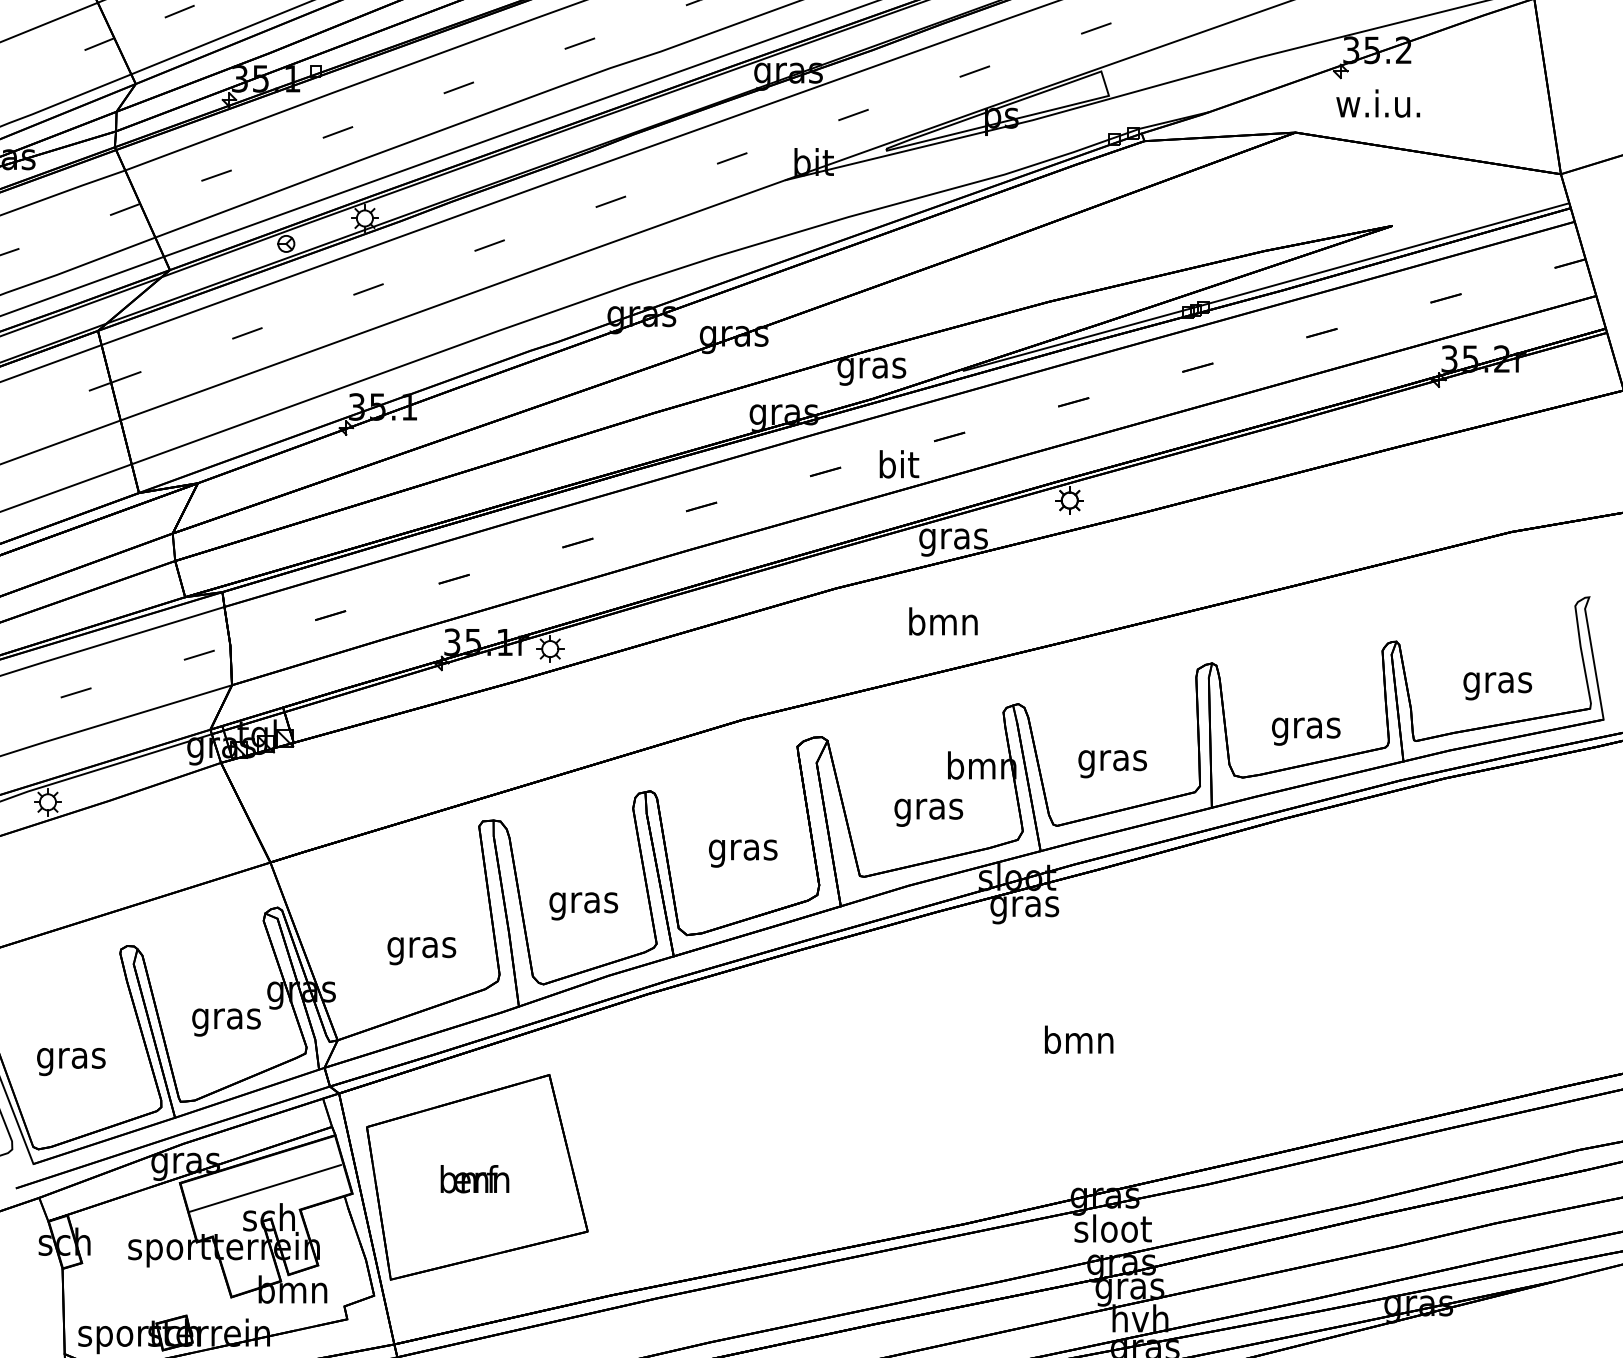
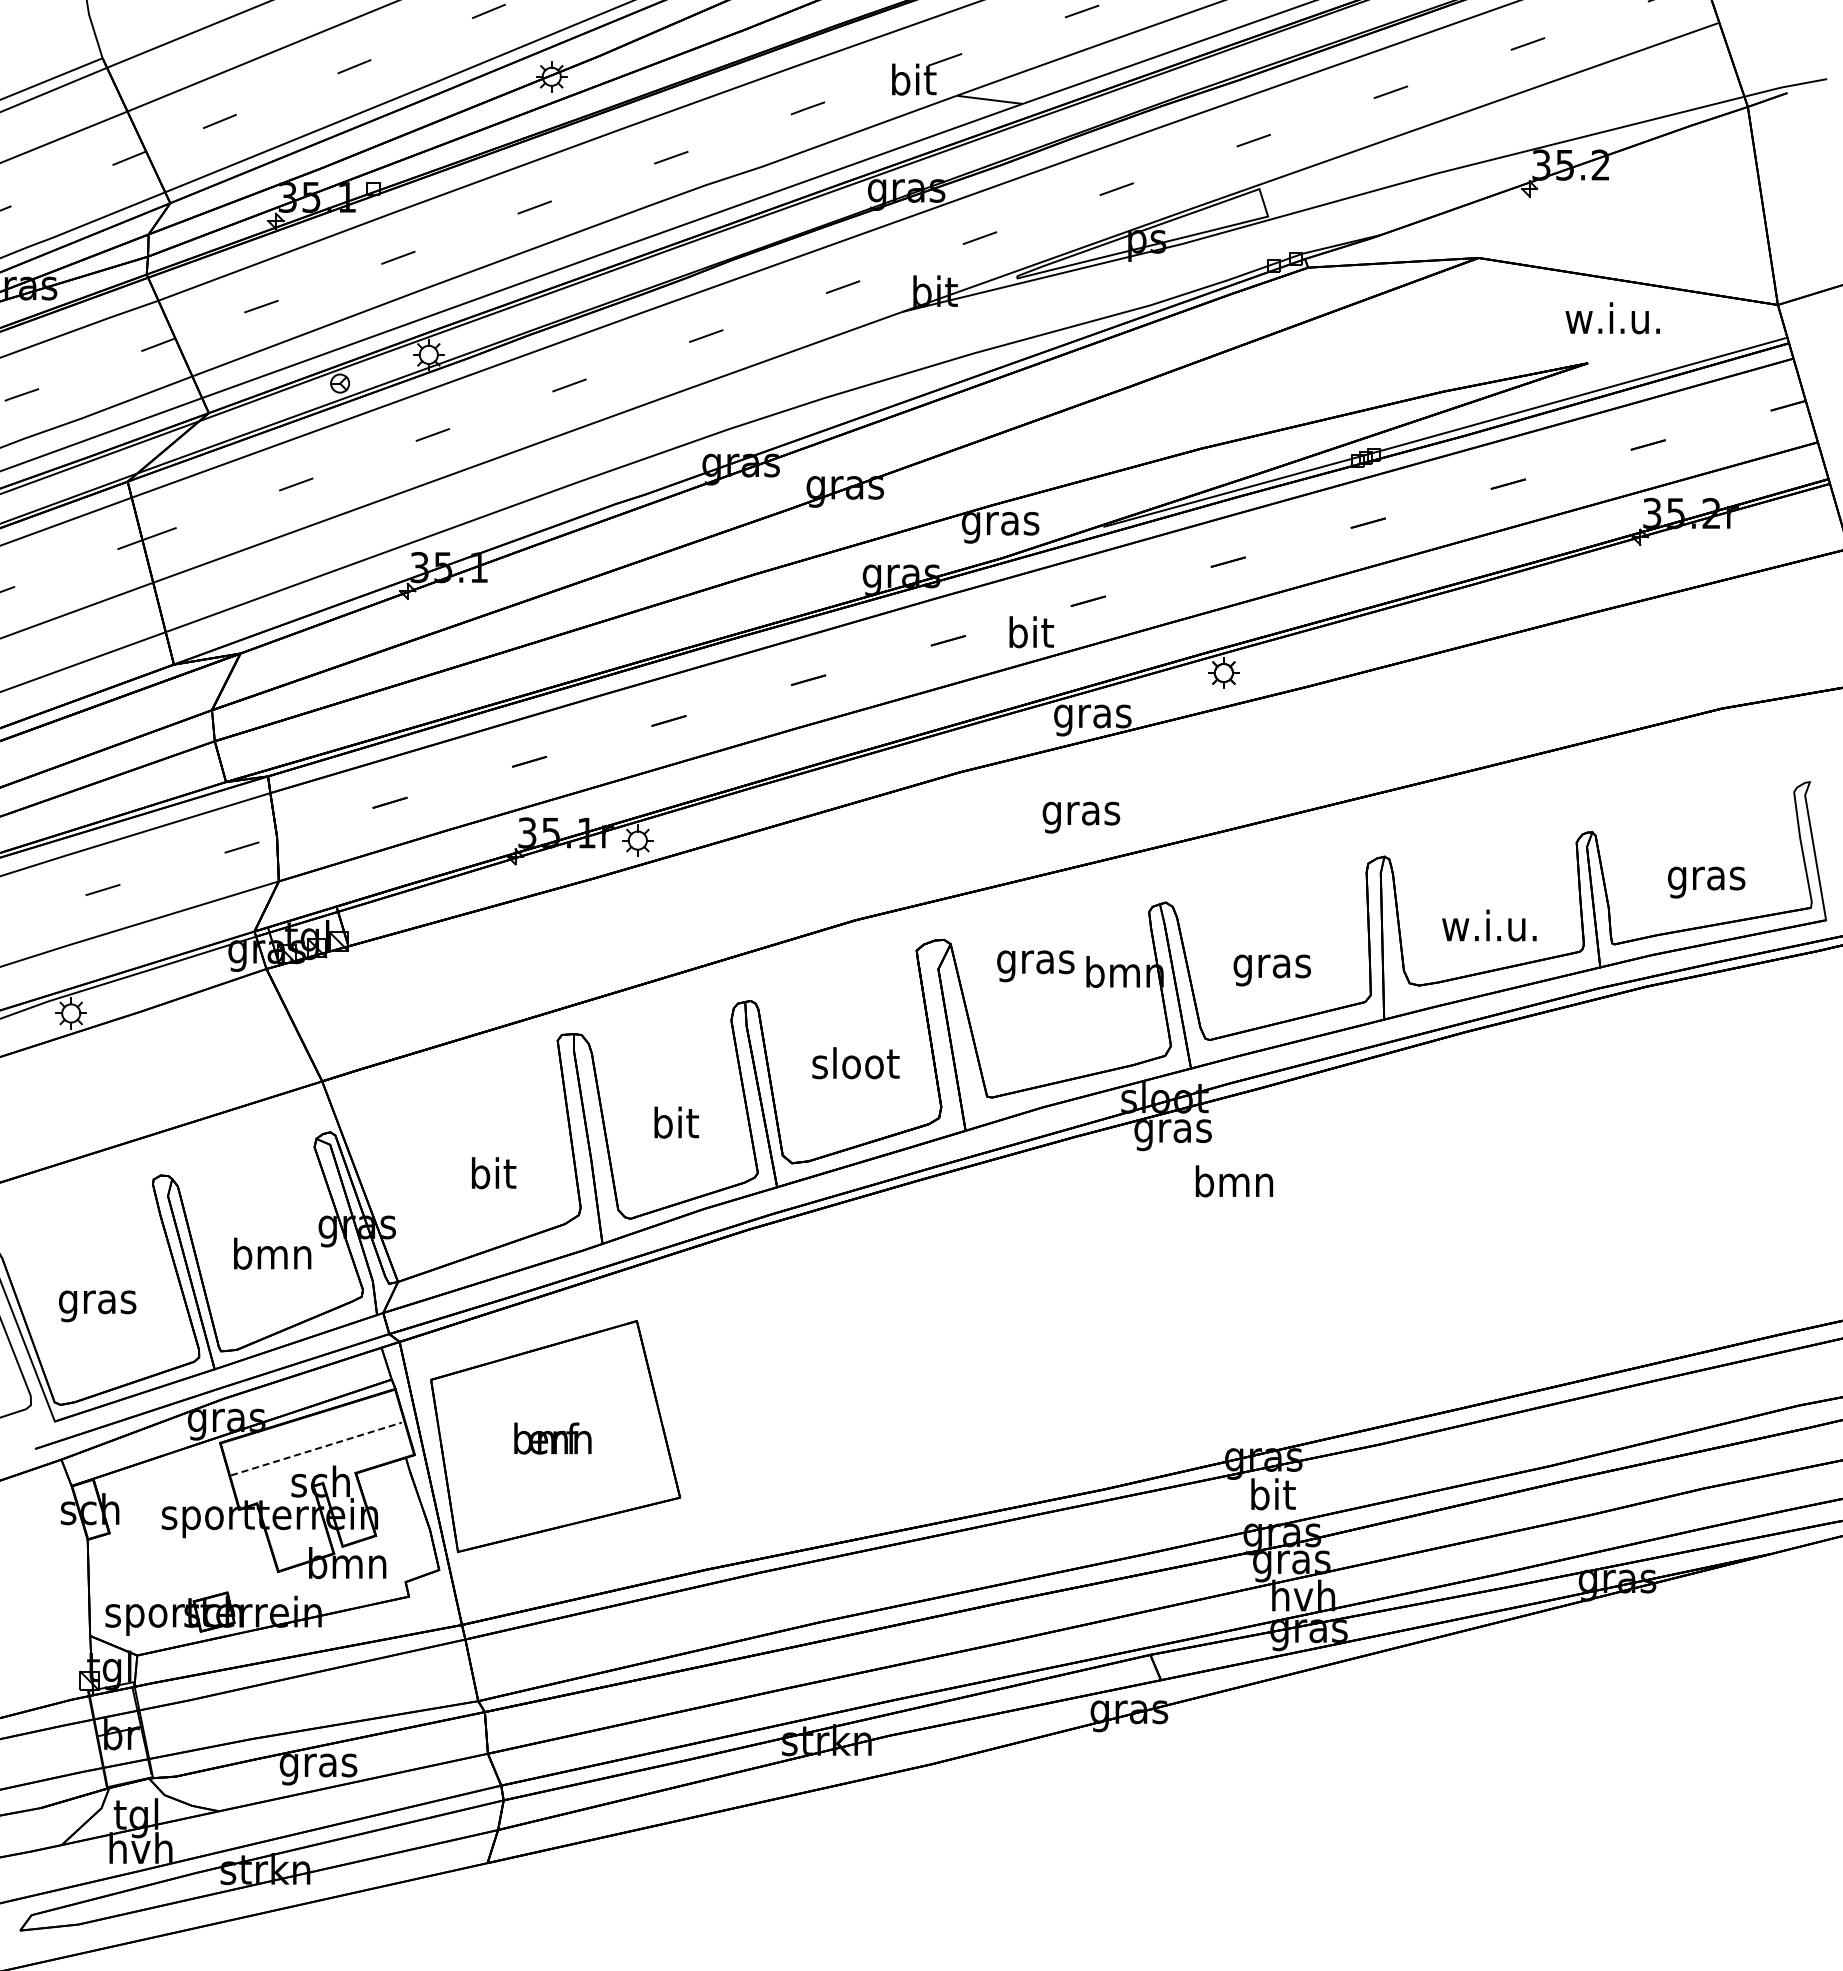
text: (1377, 103) -> (1612, 318), moved
text: (943, 625) -> (1081, 813), bmn -> gras
text: (1305, 727) -> (1489, 929), gras -> w.i.u.
text: (928, 812) -> (1035, 966), moved
text: (743, 850) -> (855, 1067), gras -> sloot
text: (583, 902) -> (675, 1126), gras -> bit
text: (421, 947) -> (492, 1177), gras -> bit
text: (226, 1018) -> (272, 1257), gras -> bmn
text: (1078, 1039) -> (1233, 1181), moved
line: (265, 1187) -> (316, 1448), solid -> dashed
text: (1112, 1228) -> (1272, 1494), sloot -> bit

